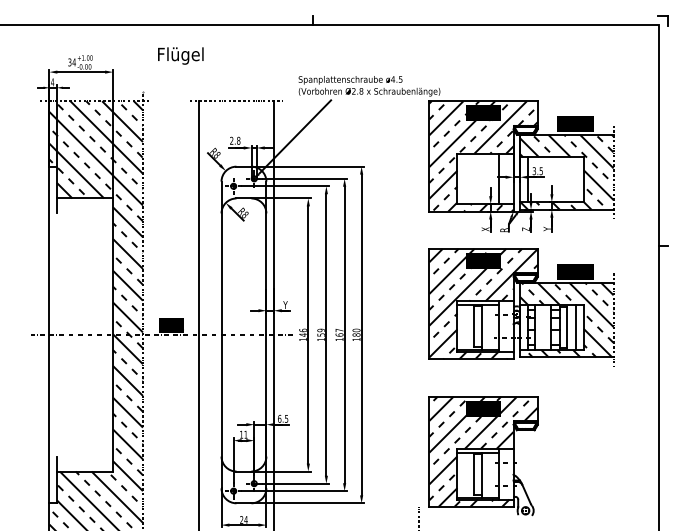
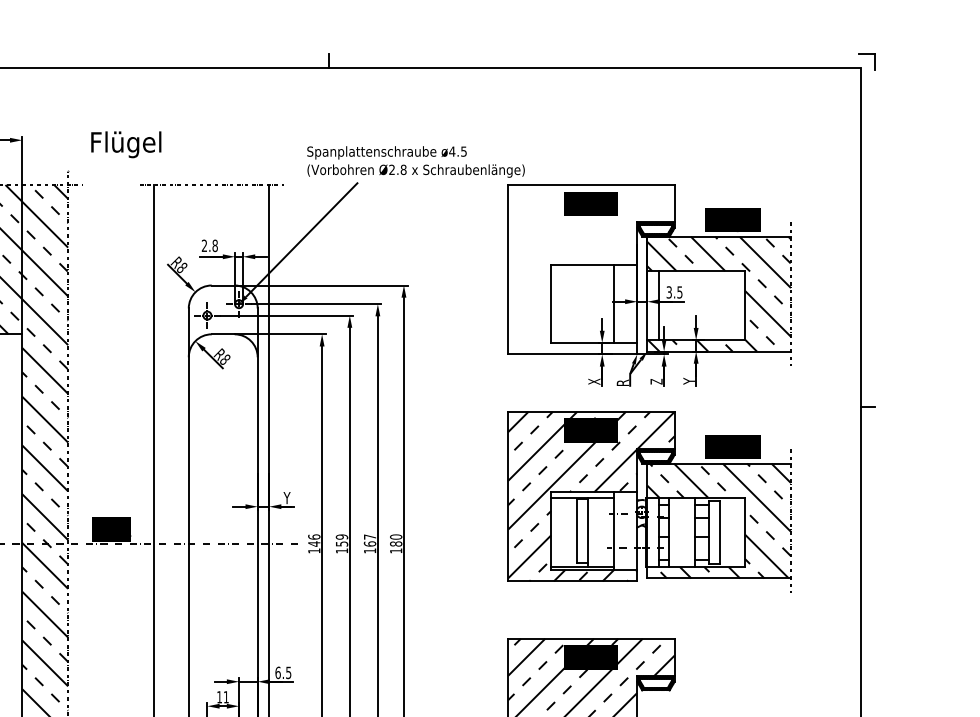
text: (180, 55) -> (125, 143), moved
hatch: (483, 156) -> (591, 269), removed
line: (575, 327) -> (732, 532), removed

